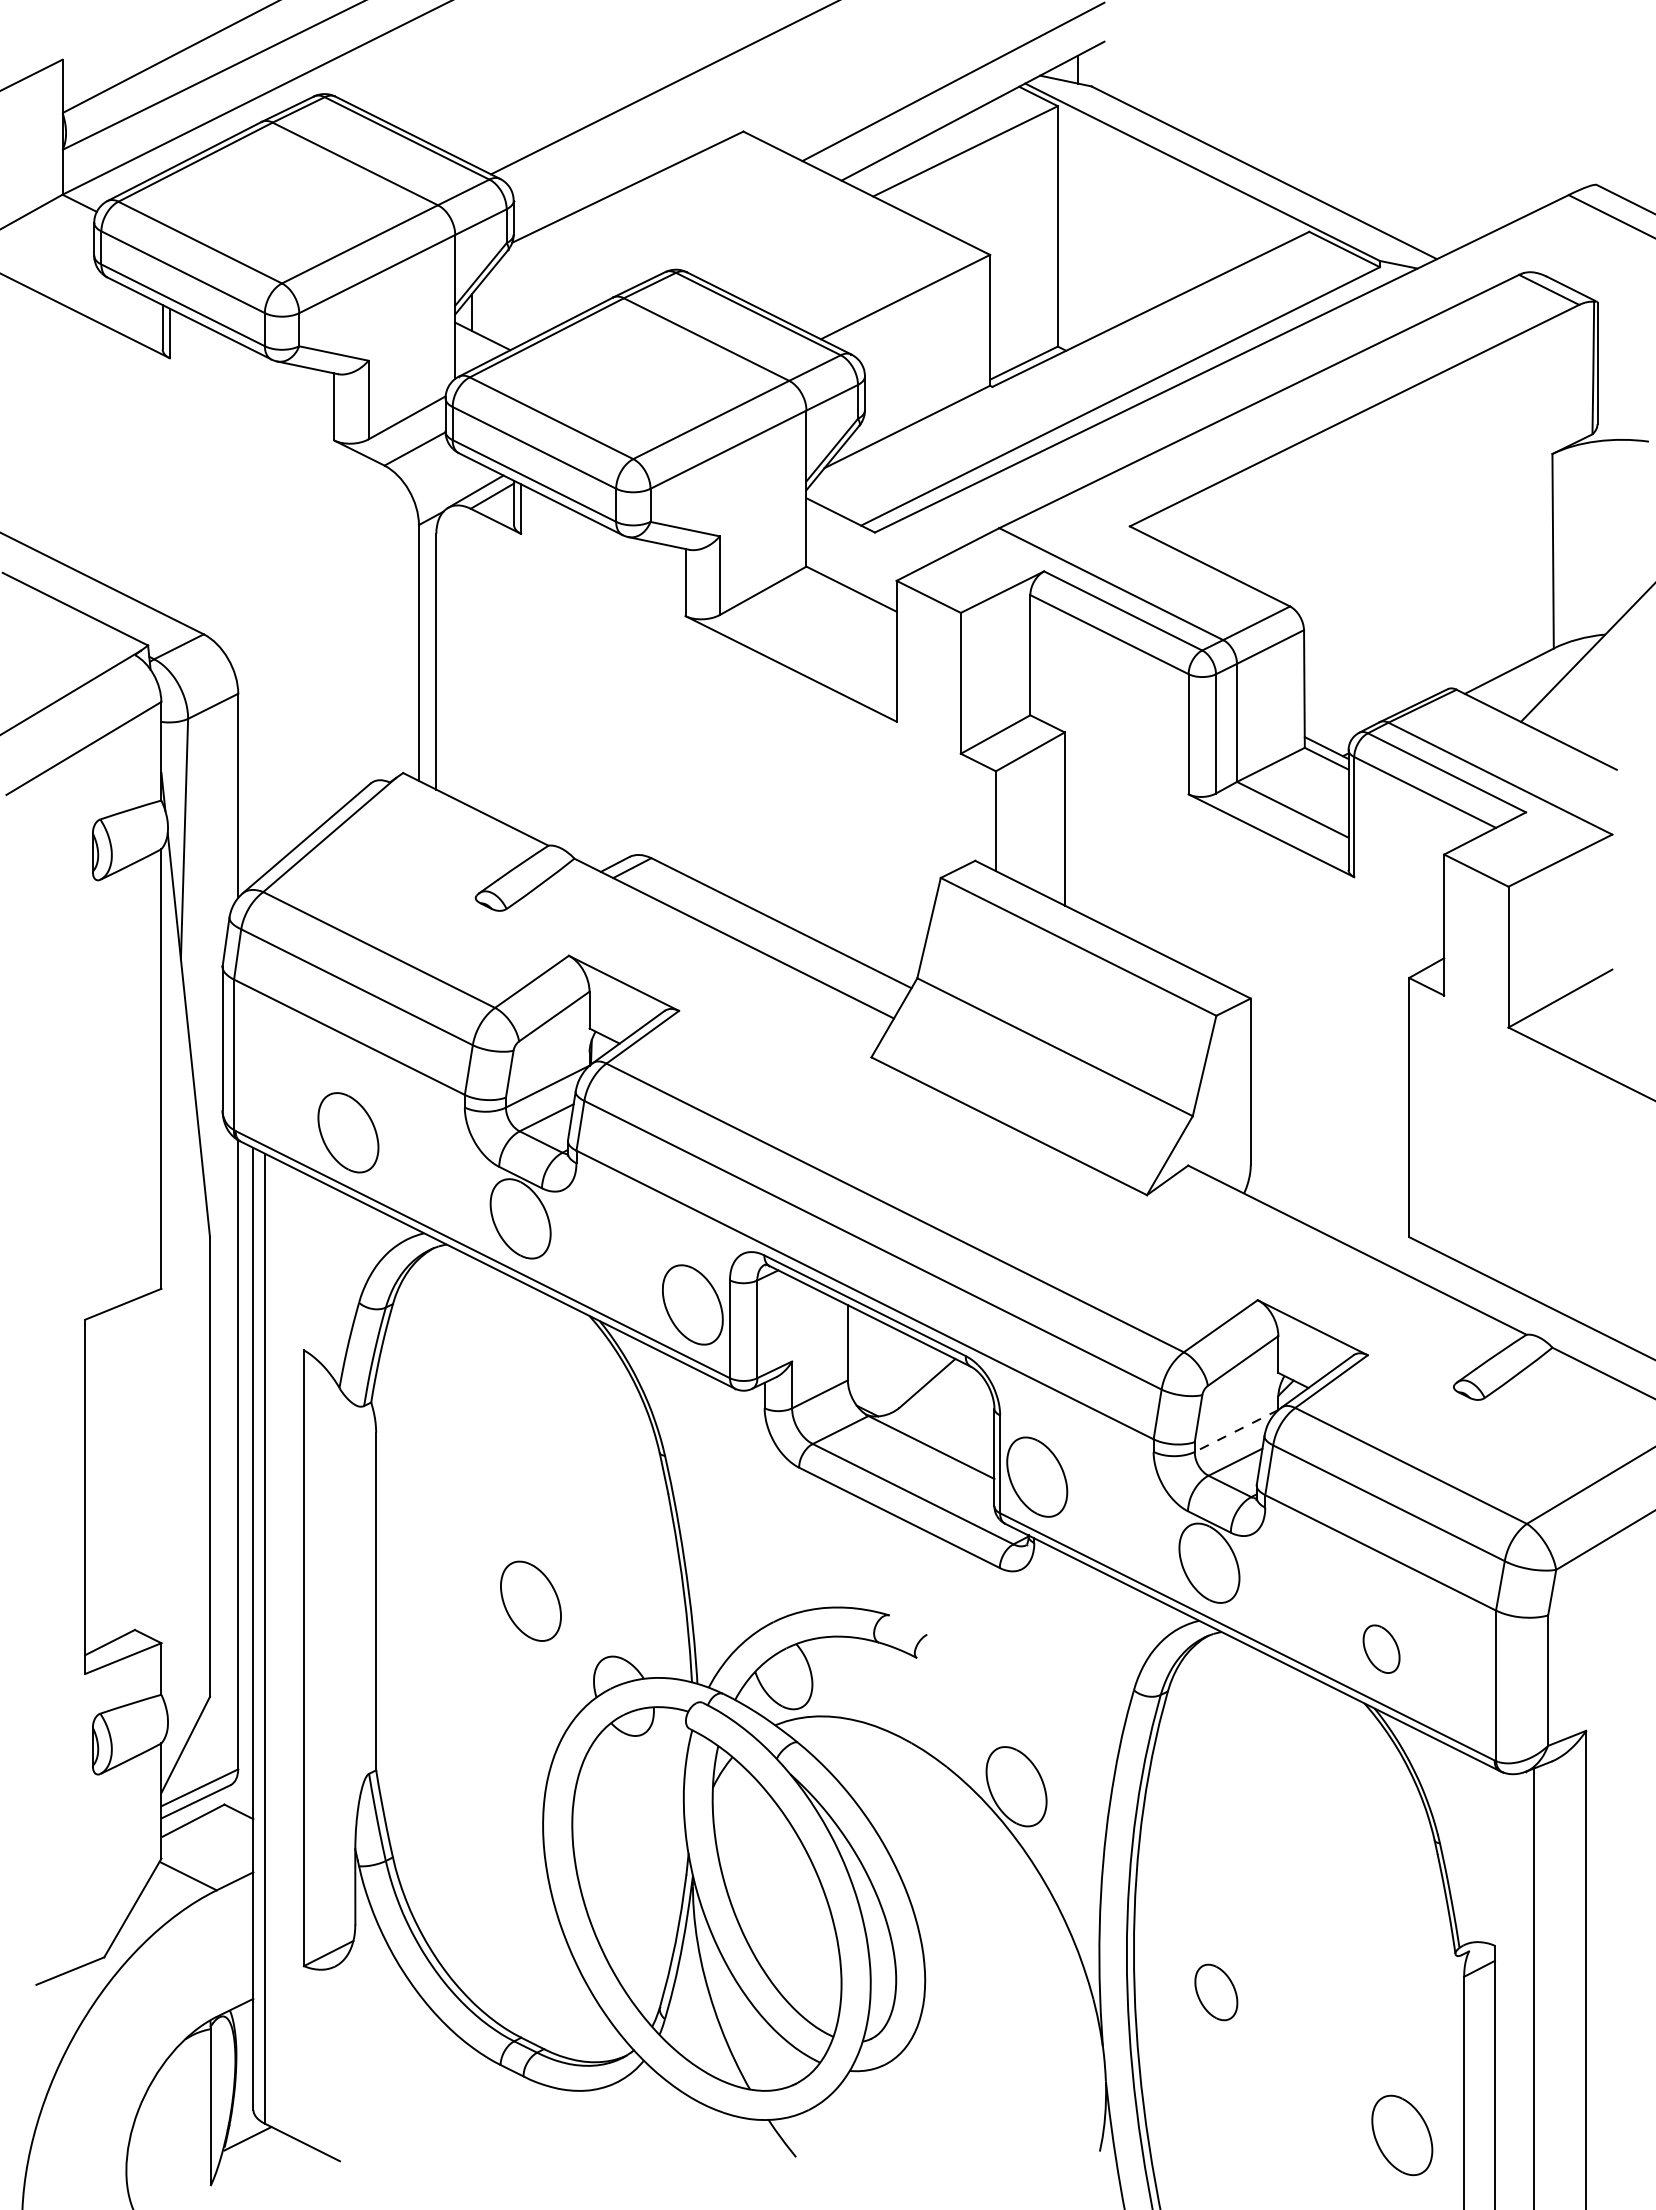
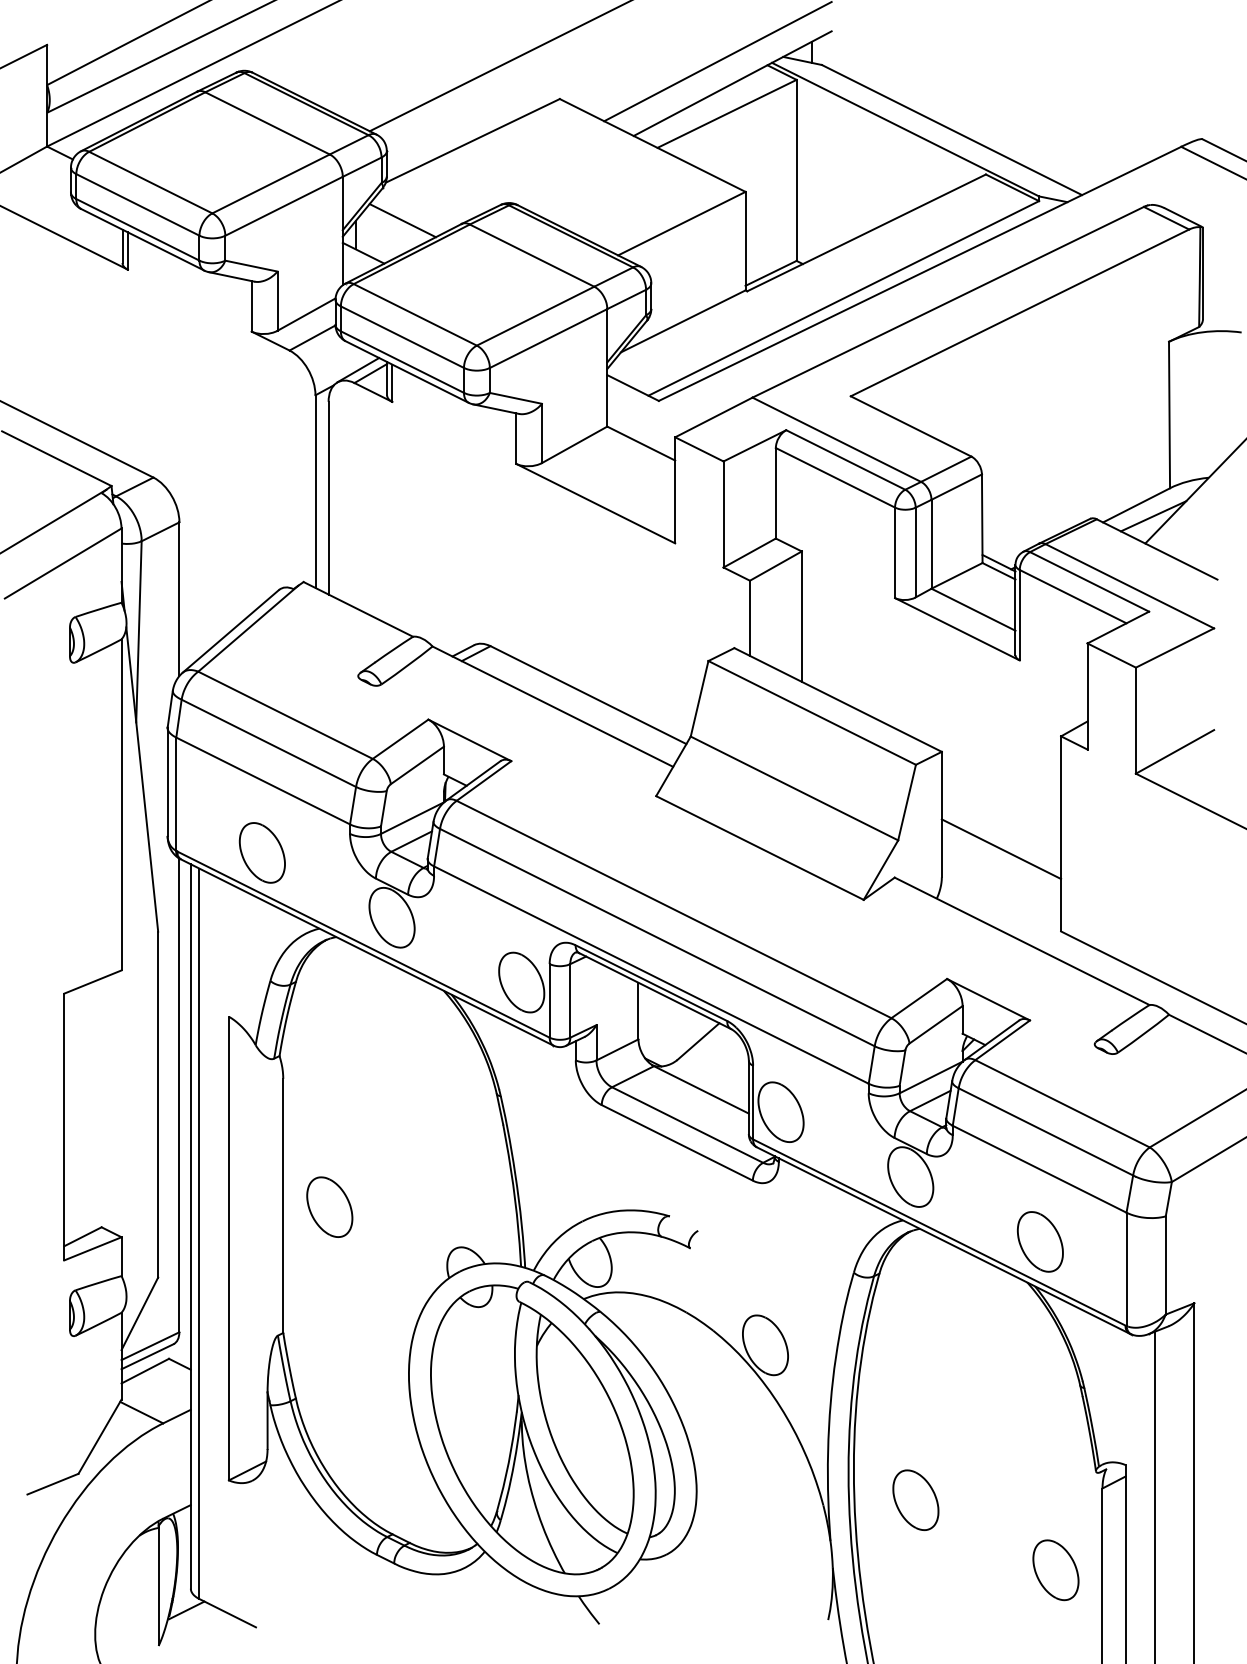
line: (534, 293) -> (402, 220), added
line: (1531, 685) -> (1153, 516), added
line: (1329, 1127) -> (1001, 848), added
line: (1236, 1431) -> (931, 1077), dashed -> solid
part: (530, 1600) -> (329, 1206), moved
part: (1381, 1648) -> (1040, 1241), size x1.67
part: (1216, 1992) -> (916, 1500), size x1.43
part: (1402, 2135) -> (1056, 1570), moved

